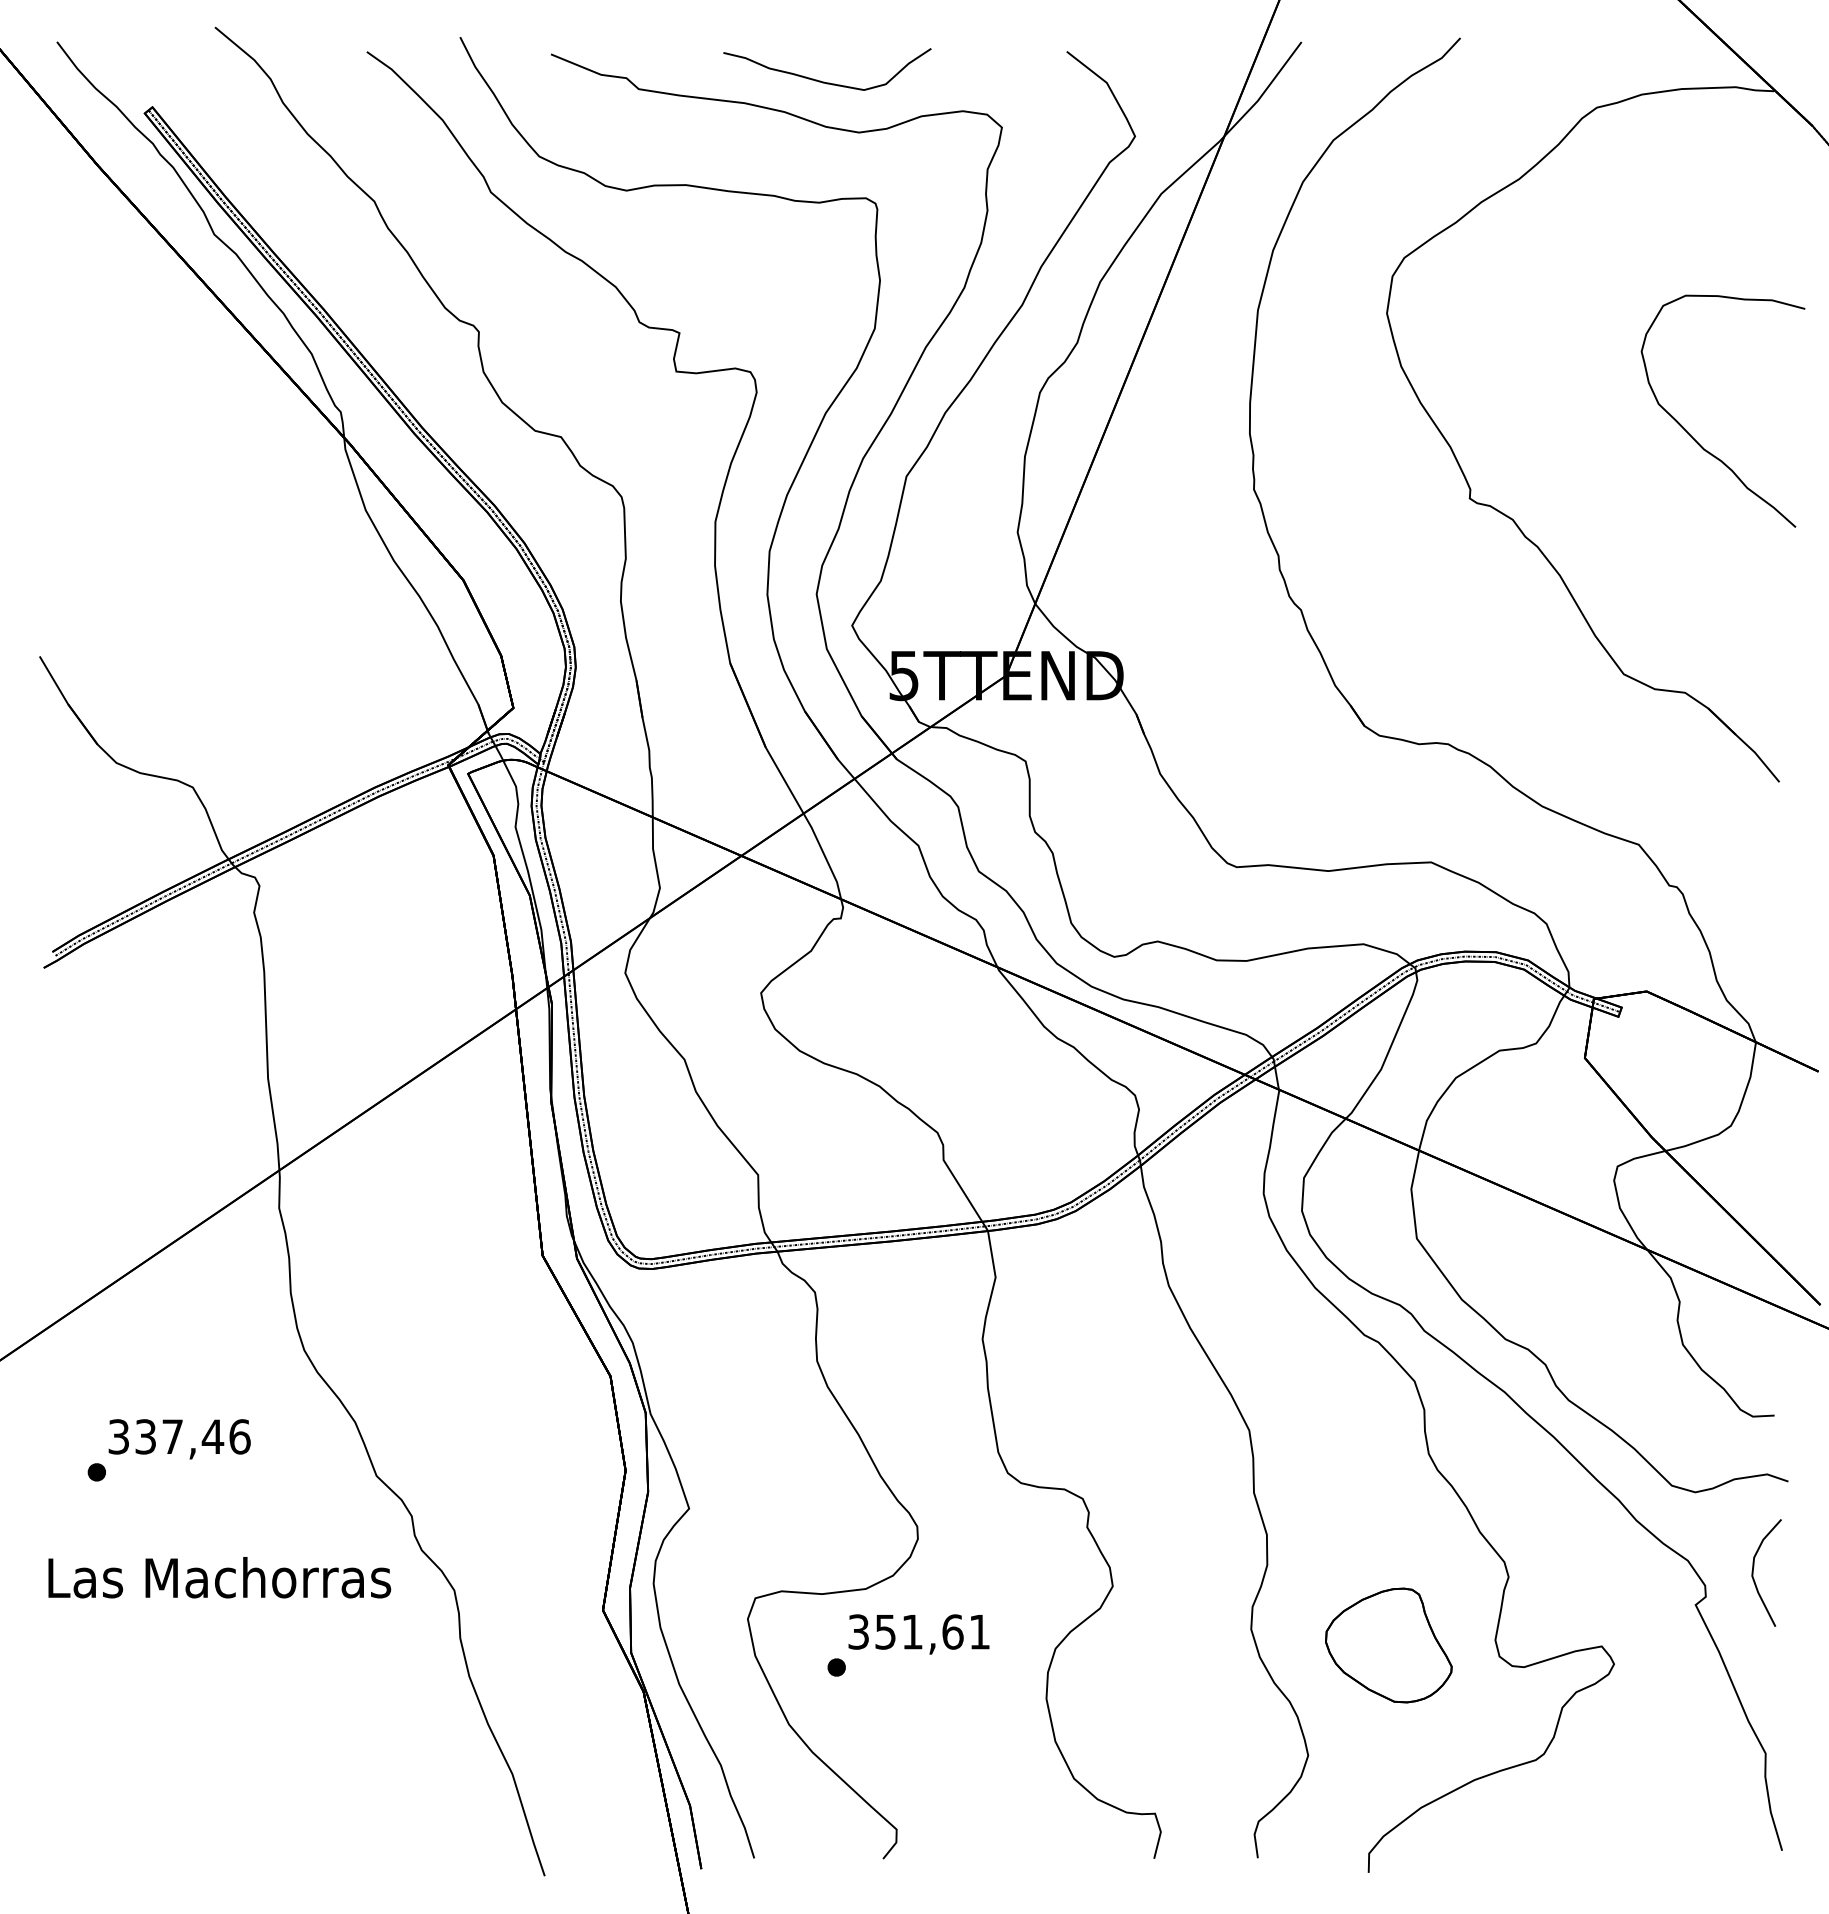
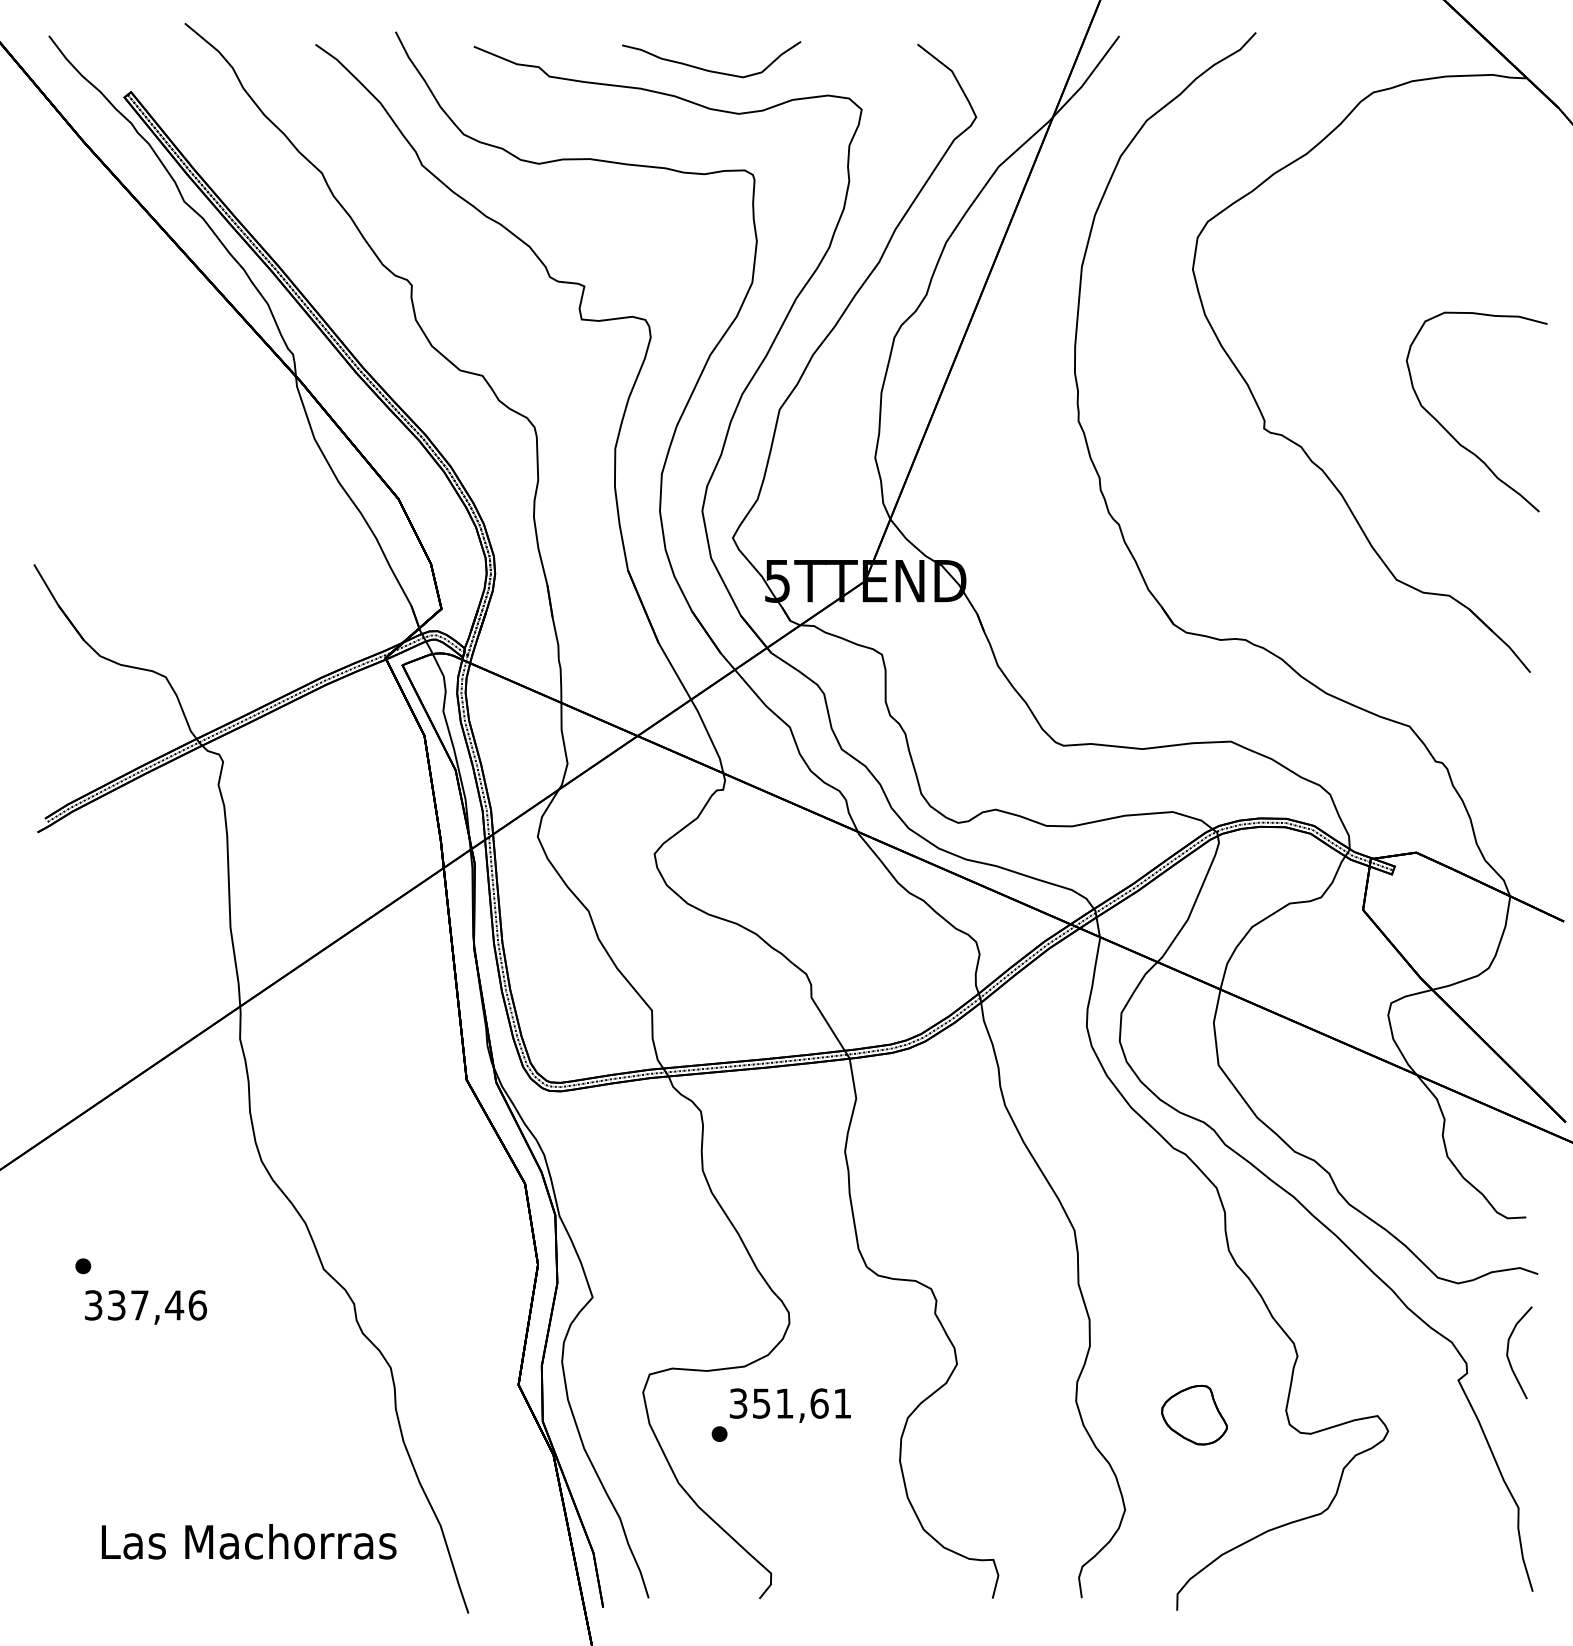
part: (1694, 438) -> (1452, 435), moved
text: (179, 1439) -> (145, 1307), moved
text: (219, 1577) -> (248, 1541), moved
part: (1388, 1645) -> (1194, 1415), size x0.6

